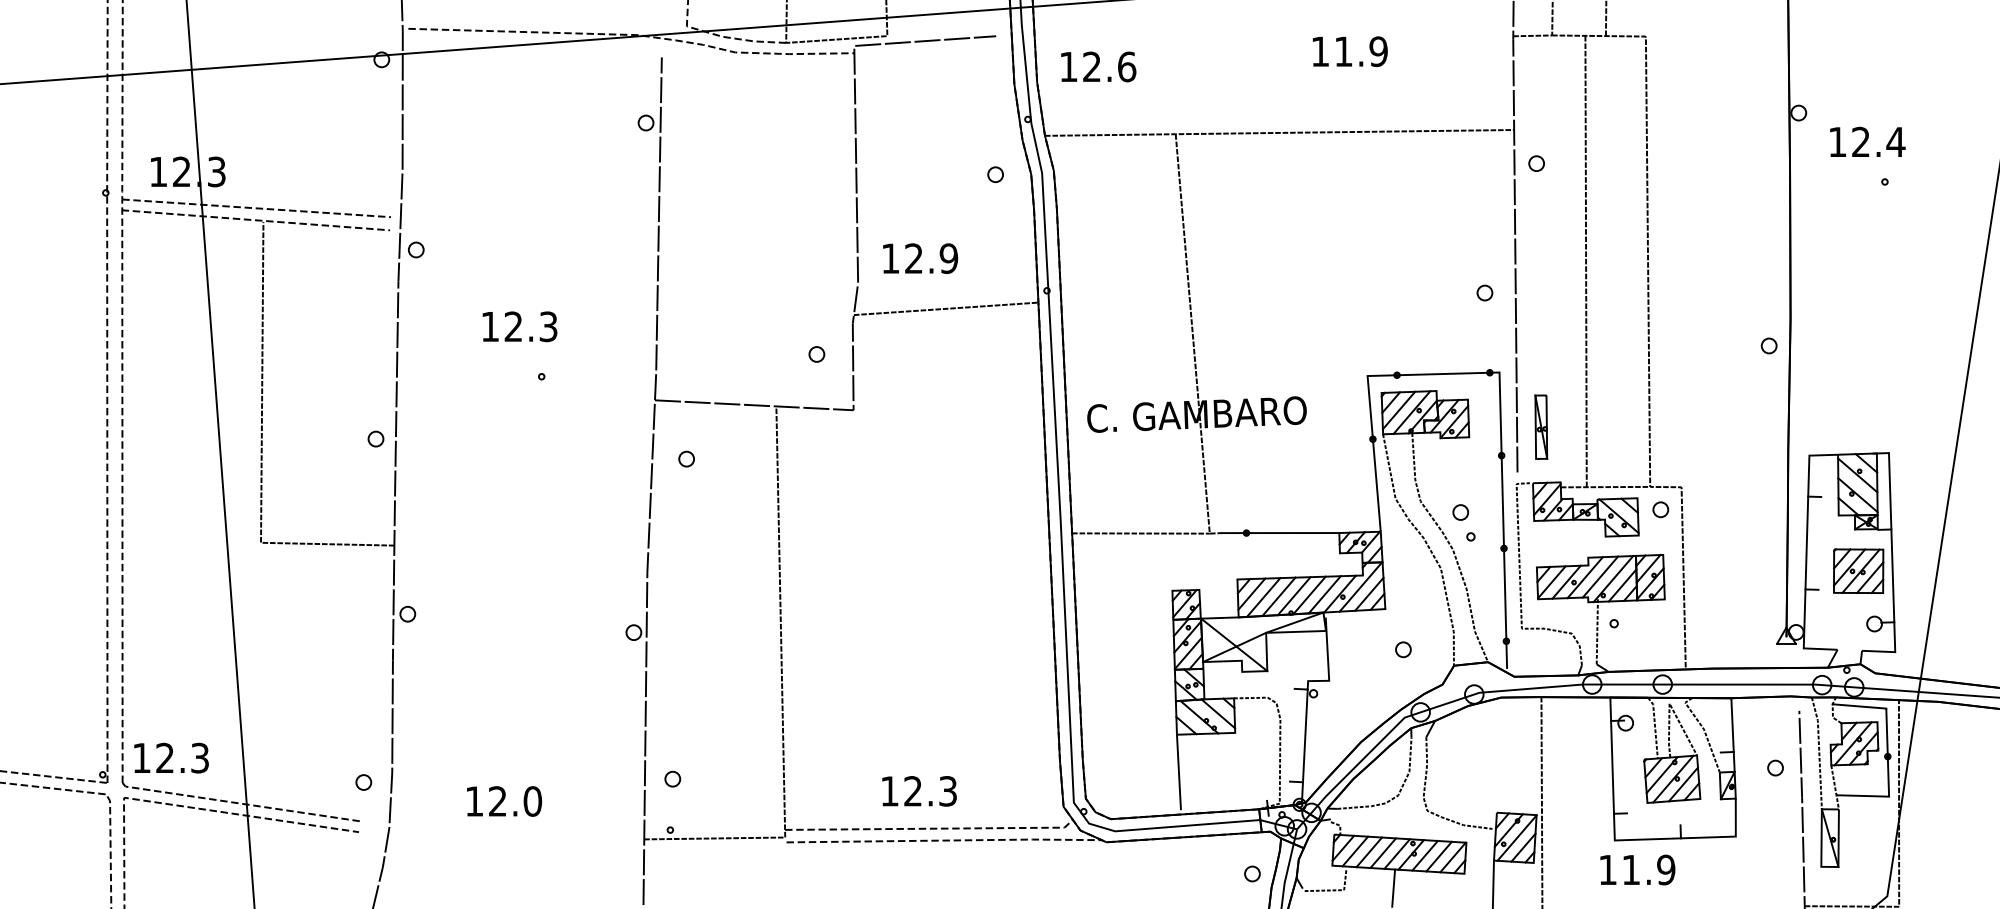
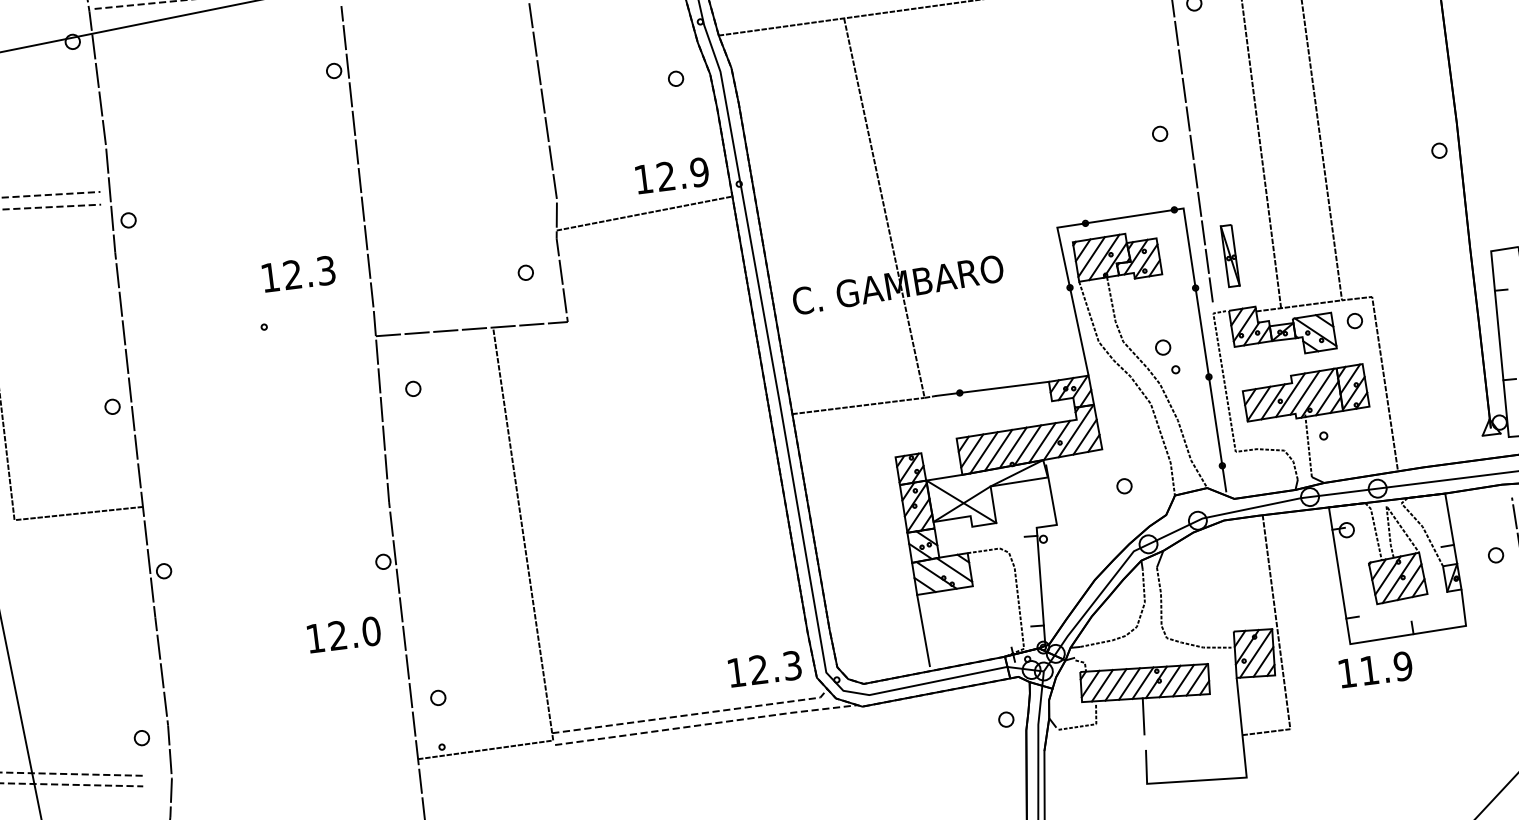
text: (920, 258) -> (672, 175), moved
text: (519, 326) -> (298, 273), moved
text: (919, 791) -> (765, 669), moved
text: (504, 801) -> (344, 634), moved

